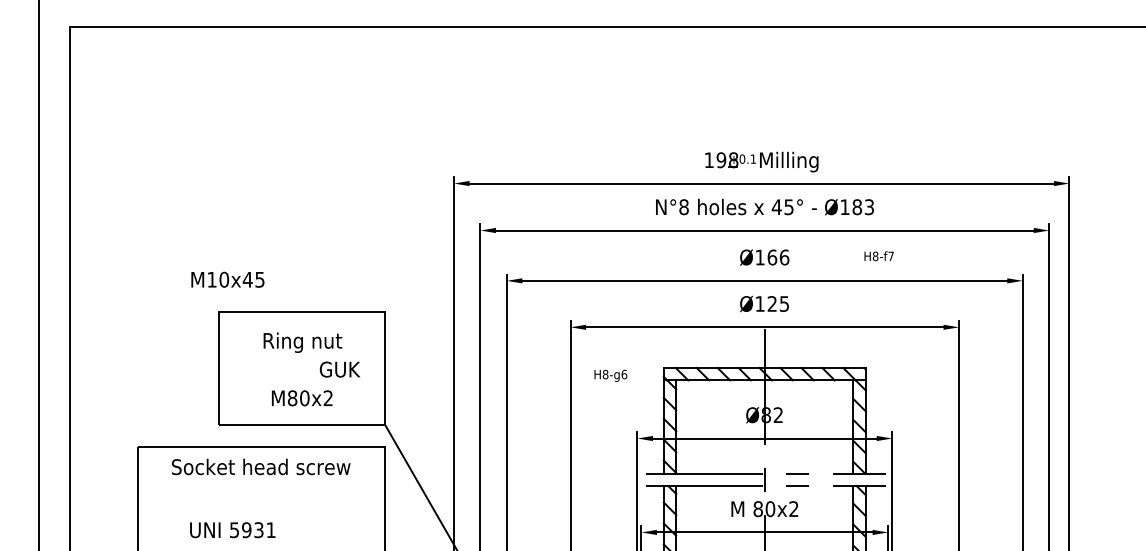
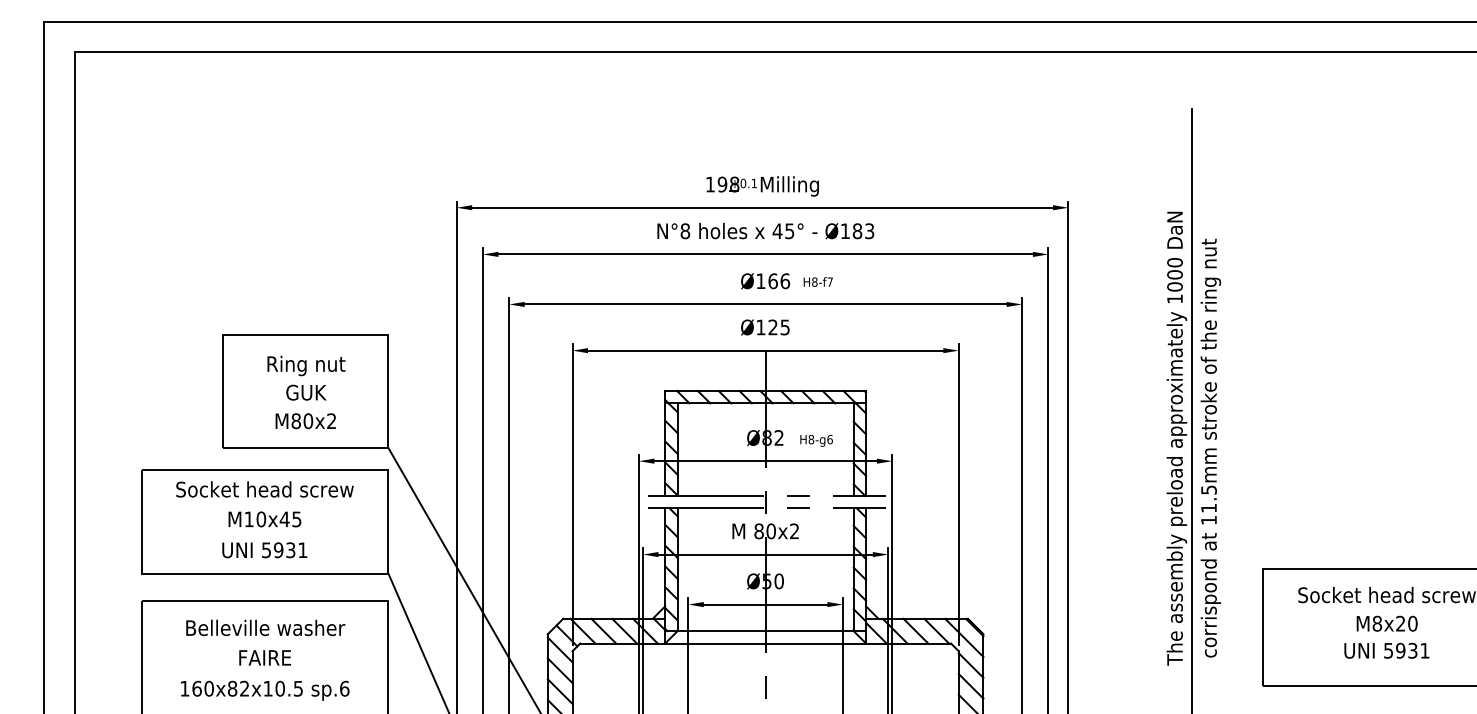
text: (878, 255) -> (817, 281), moved
text: (227, 279) -> (264, 519), moved
text: (340, 369) -> (306, 392), moved
text: (610, 375) -> (816, 440), moved
text: (232, 530) -> (264, 550), moved

